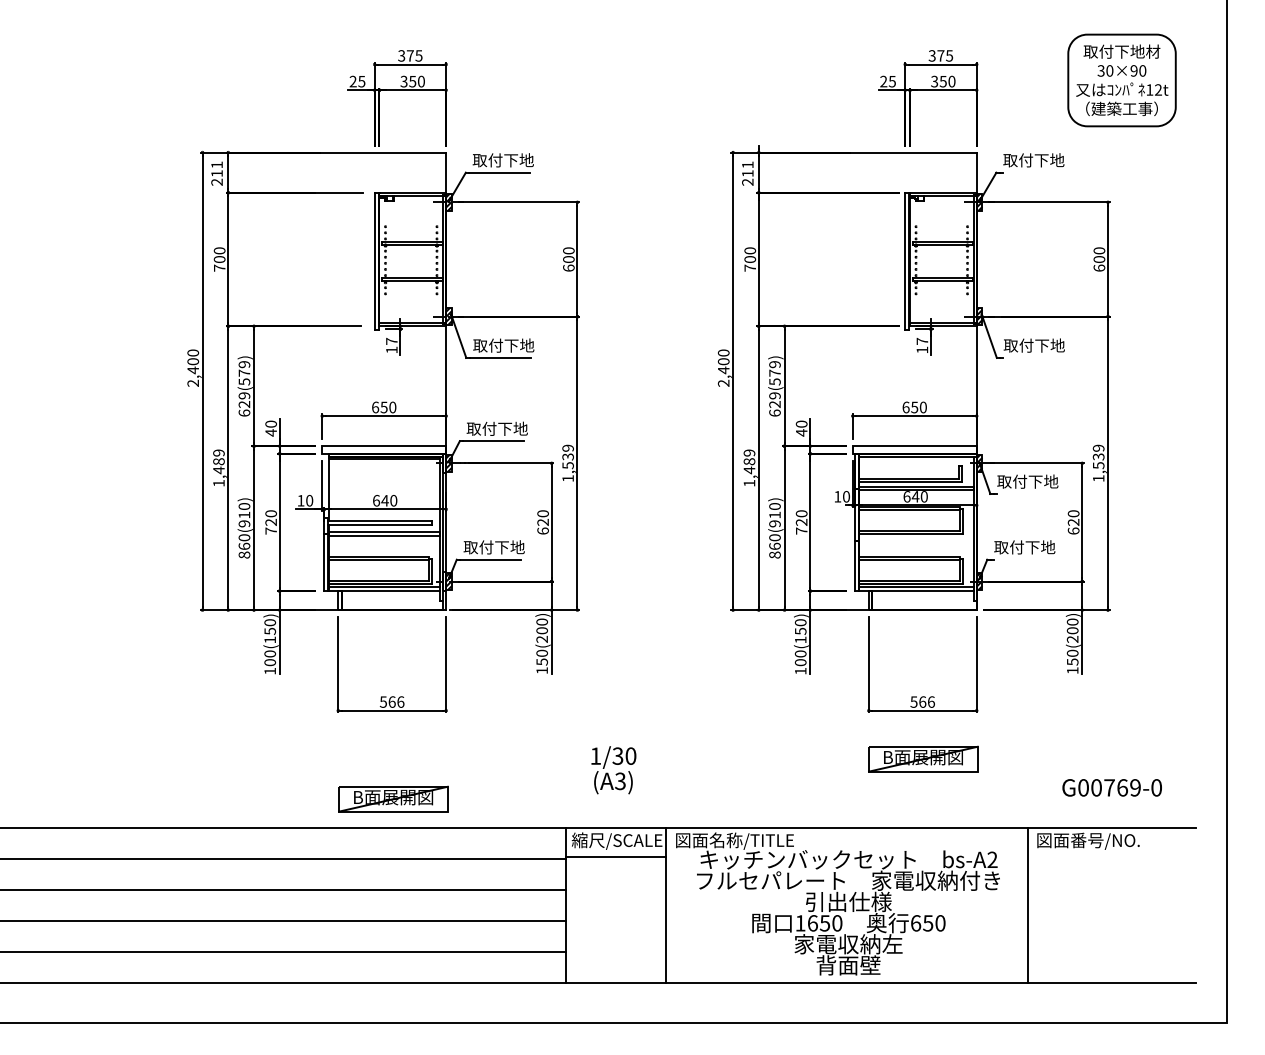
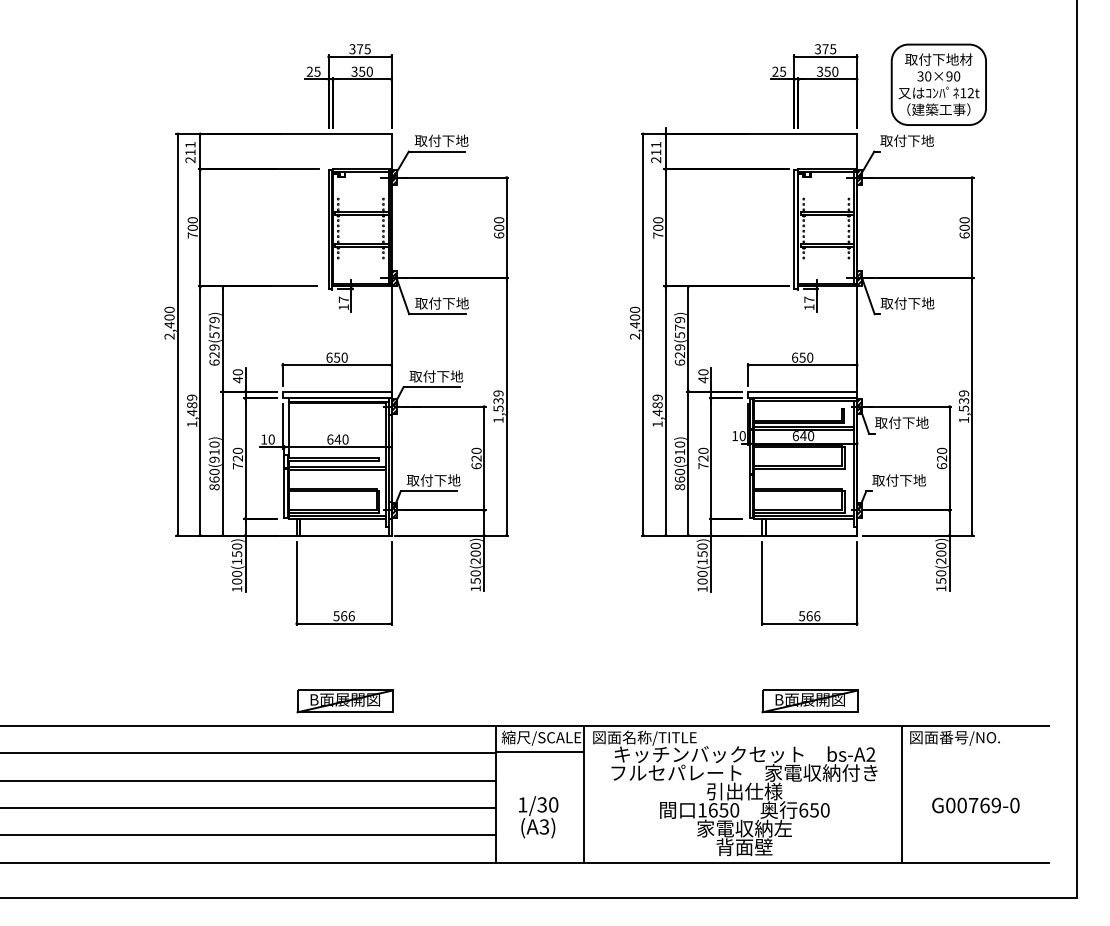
part: (1121, 80) -> (938, 84), moved
part: (923, 758) -> (810, 700), moved
text: (613, 770) -> (538, 817), moved
text: (1111, 787) -> (975, 805), moved

